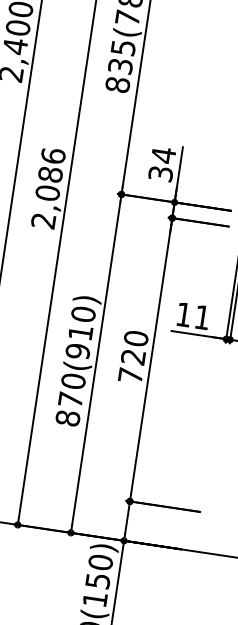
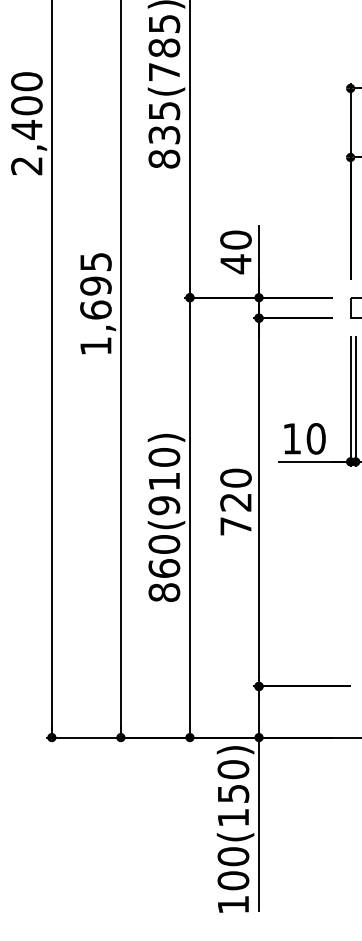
text: (161, 164) -> (235, 252), 34 -> 40
text: (48, 188) -> (95, 303), 2,086 -> 1,695
text: (201, 317) -> (315, 438), 11 -> 10
text: (70, 399) -> (164, 568), 870(910) -> 860(910)

